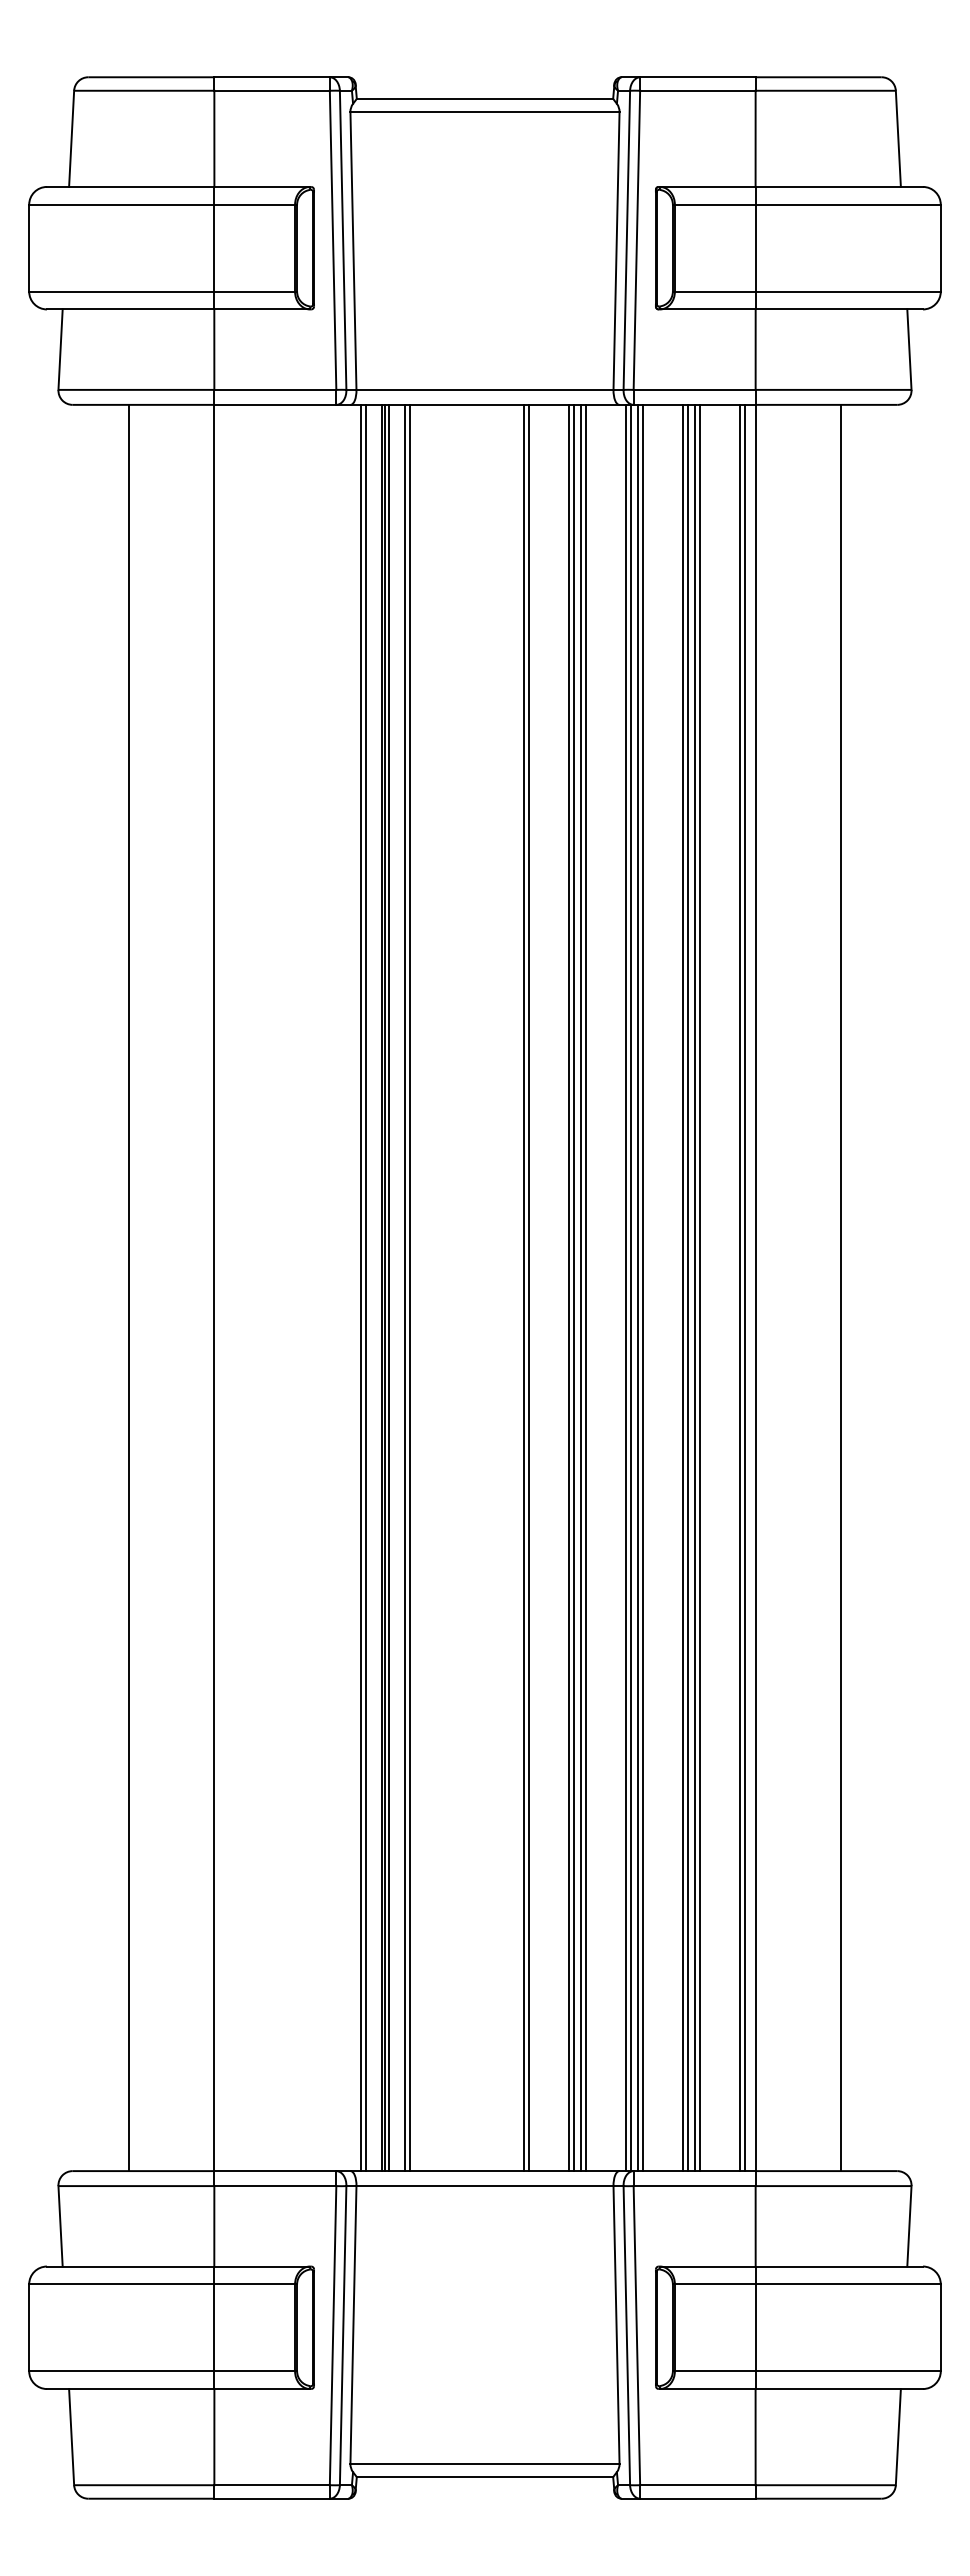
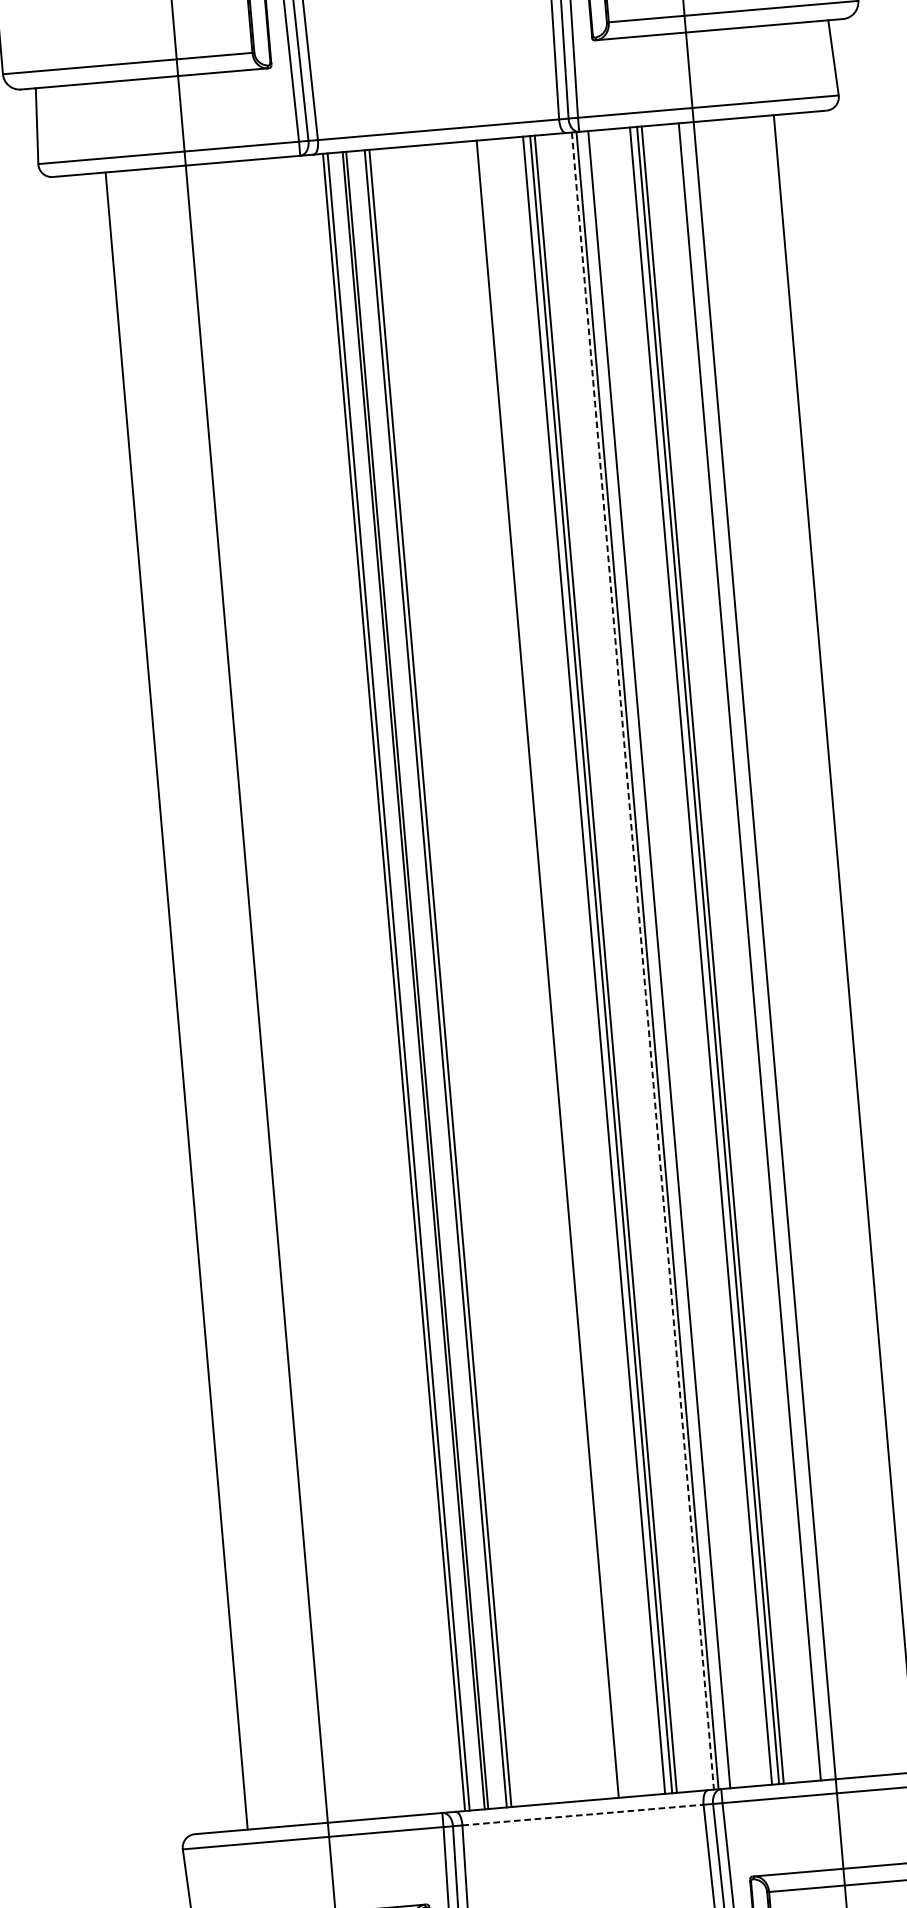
line: (389, 1287) -> (421, 979), removed
line: (529, 1287) -> (552, 968), removed
line: (568, 1287) -> (589, 965), removed
line: (638, 1287) -> (654, 959), removed
line: (682, 1287) -> (696, 956), removed
line: (744, 1287) -> (754, 951), removed
line: (625, 1288) -> (642, 961), solid -> dashed
line: (484, 2186) -> (582, 1815), solid -> dashed

